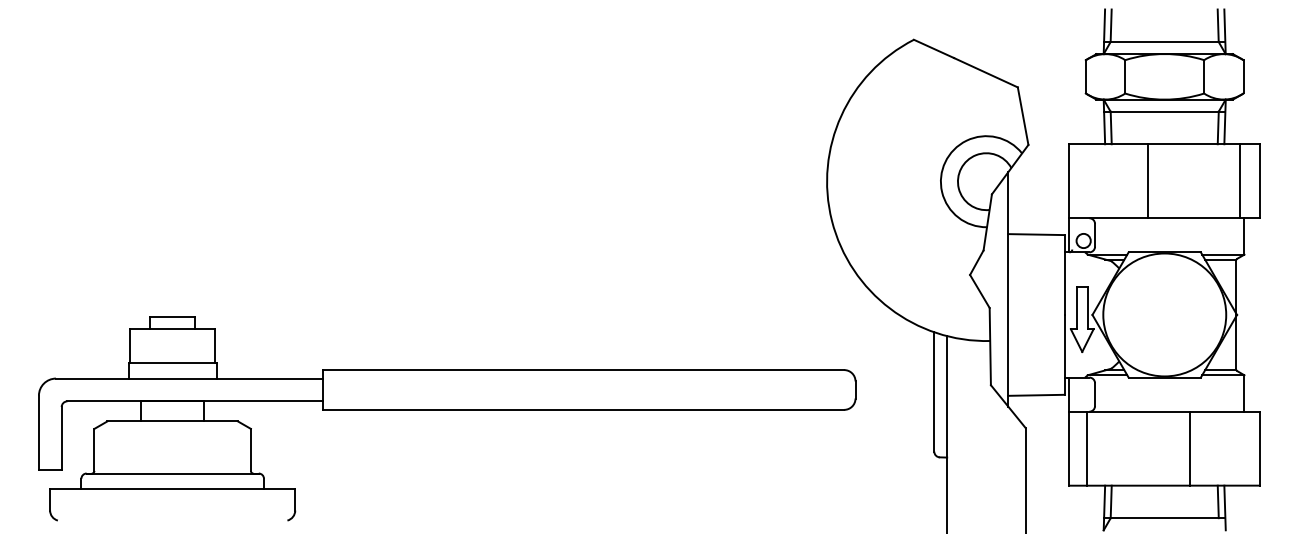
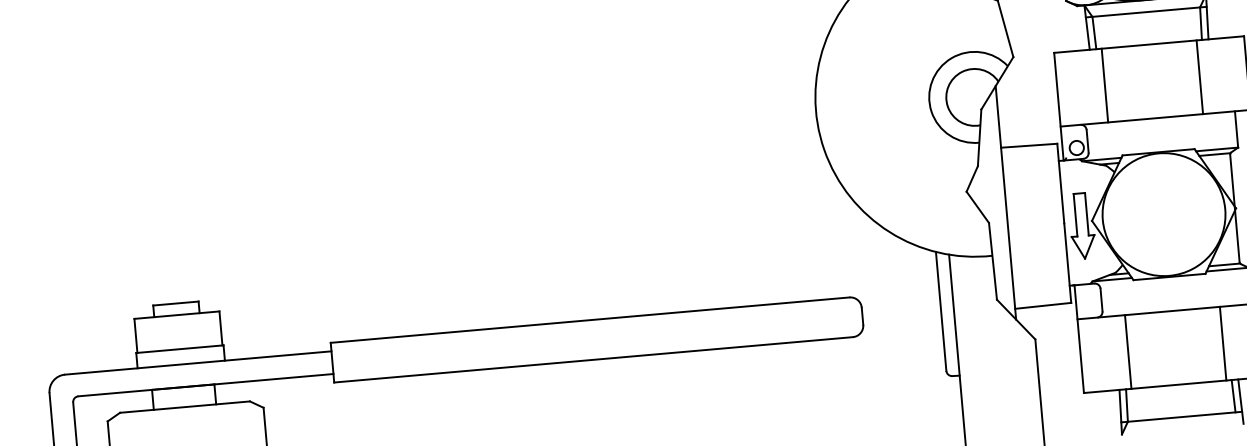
line: (1148, 181) -> (1105, 85), moved
line: (1240, 181) -> (1199, 77), moved
line: (1087, 448) -> (1128, 351), moved
line: (1190, 448) -> (1223, 343), moved

